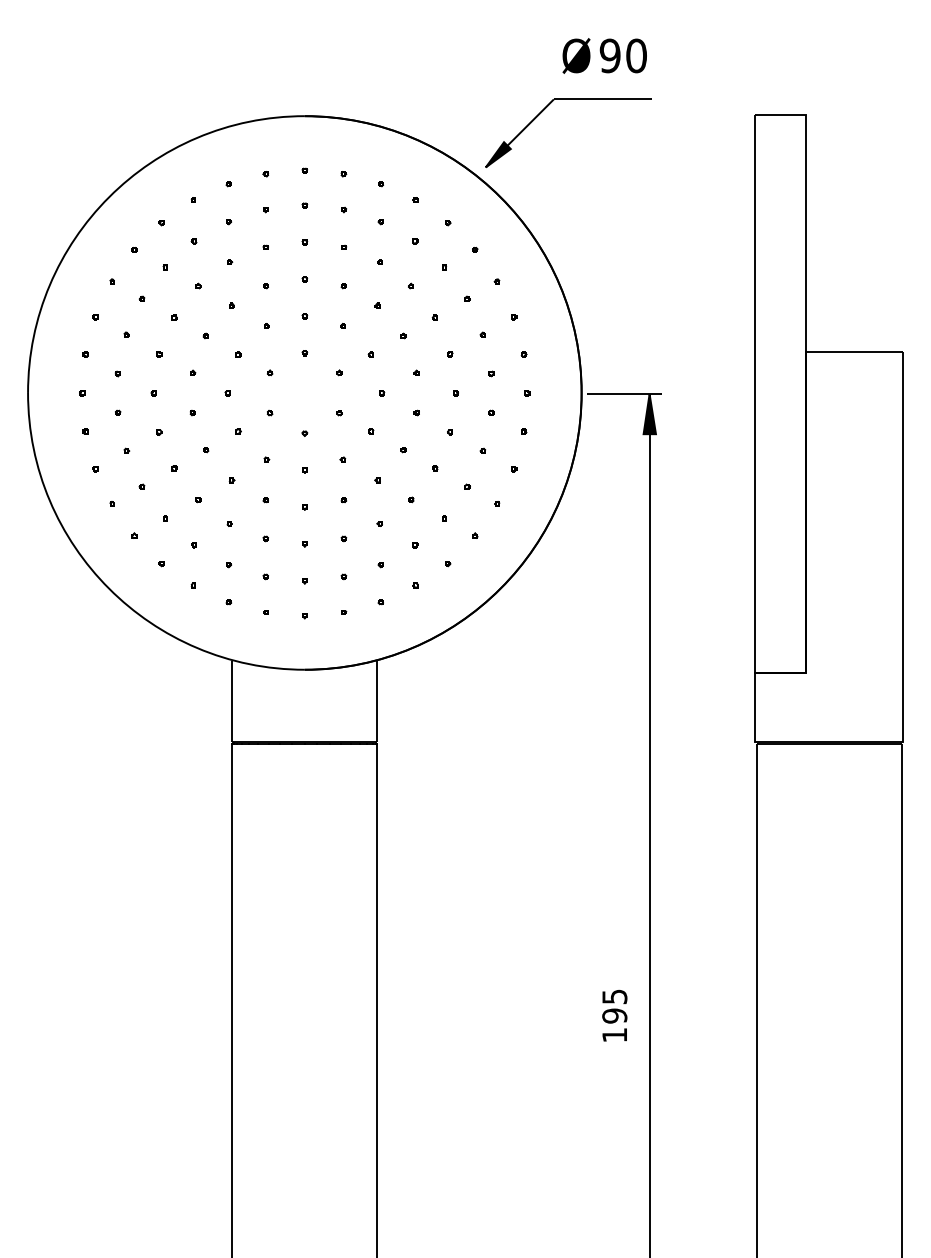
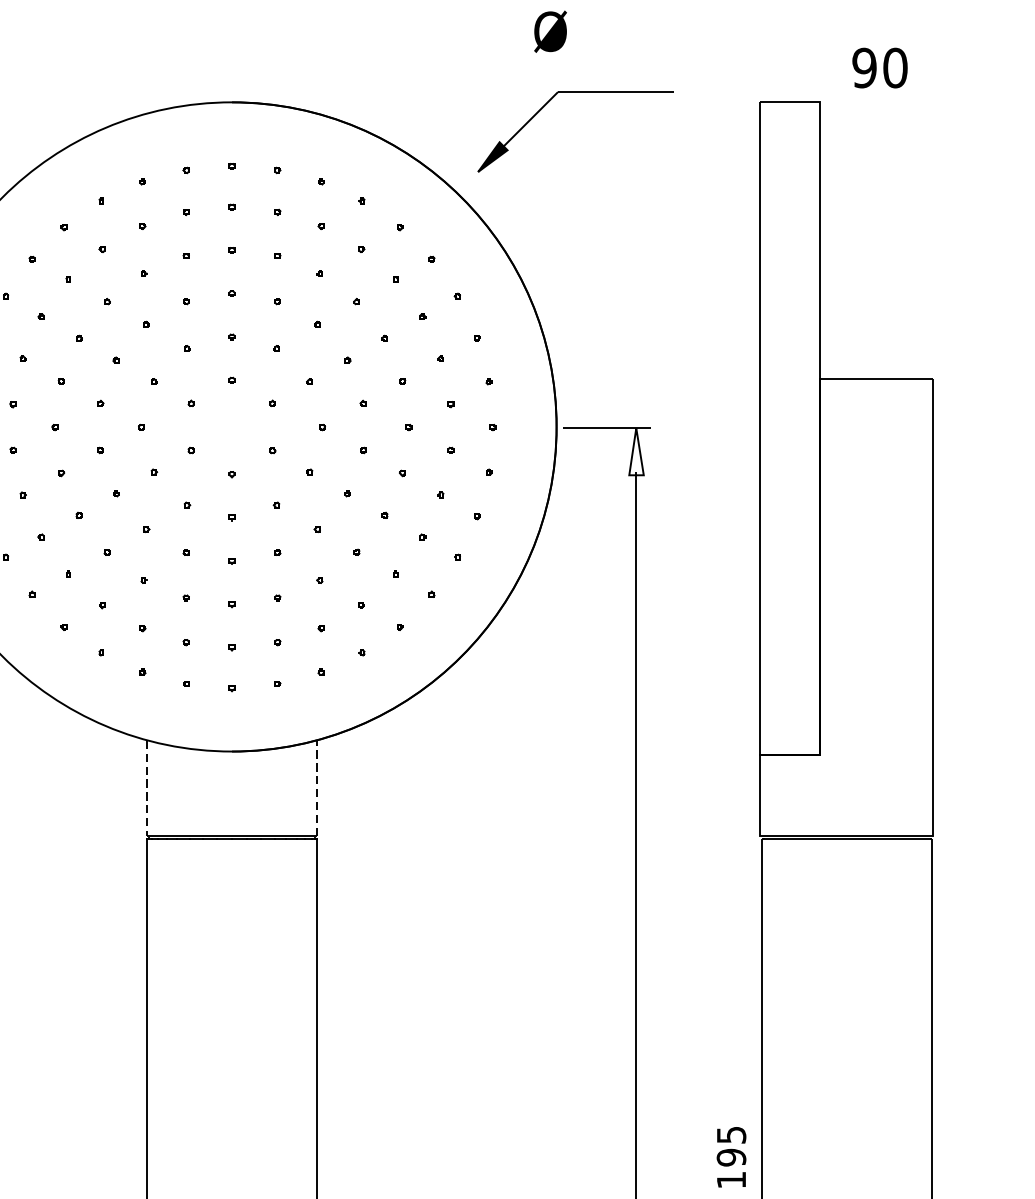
text: (622, 55) -> (878, 67), moved
part: (545, 109) -> (548, 103), moved
fill: (649, 414) -> (636, 452), removed
line: (232, 701) -> (147, 788), solid -> dashed
line: (377, 701) -> (317, 788), solid -> dashed
text: (614, 1015) -> (731, 1156), moved

